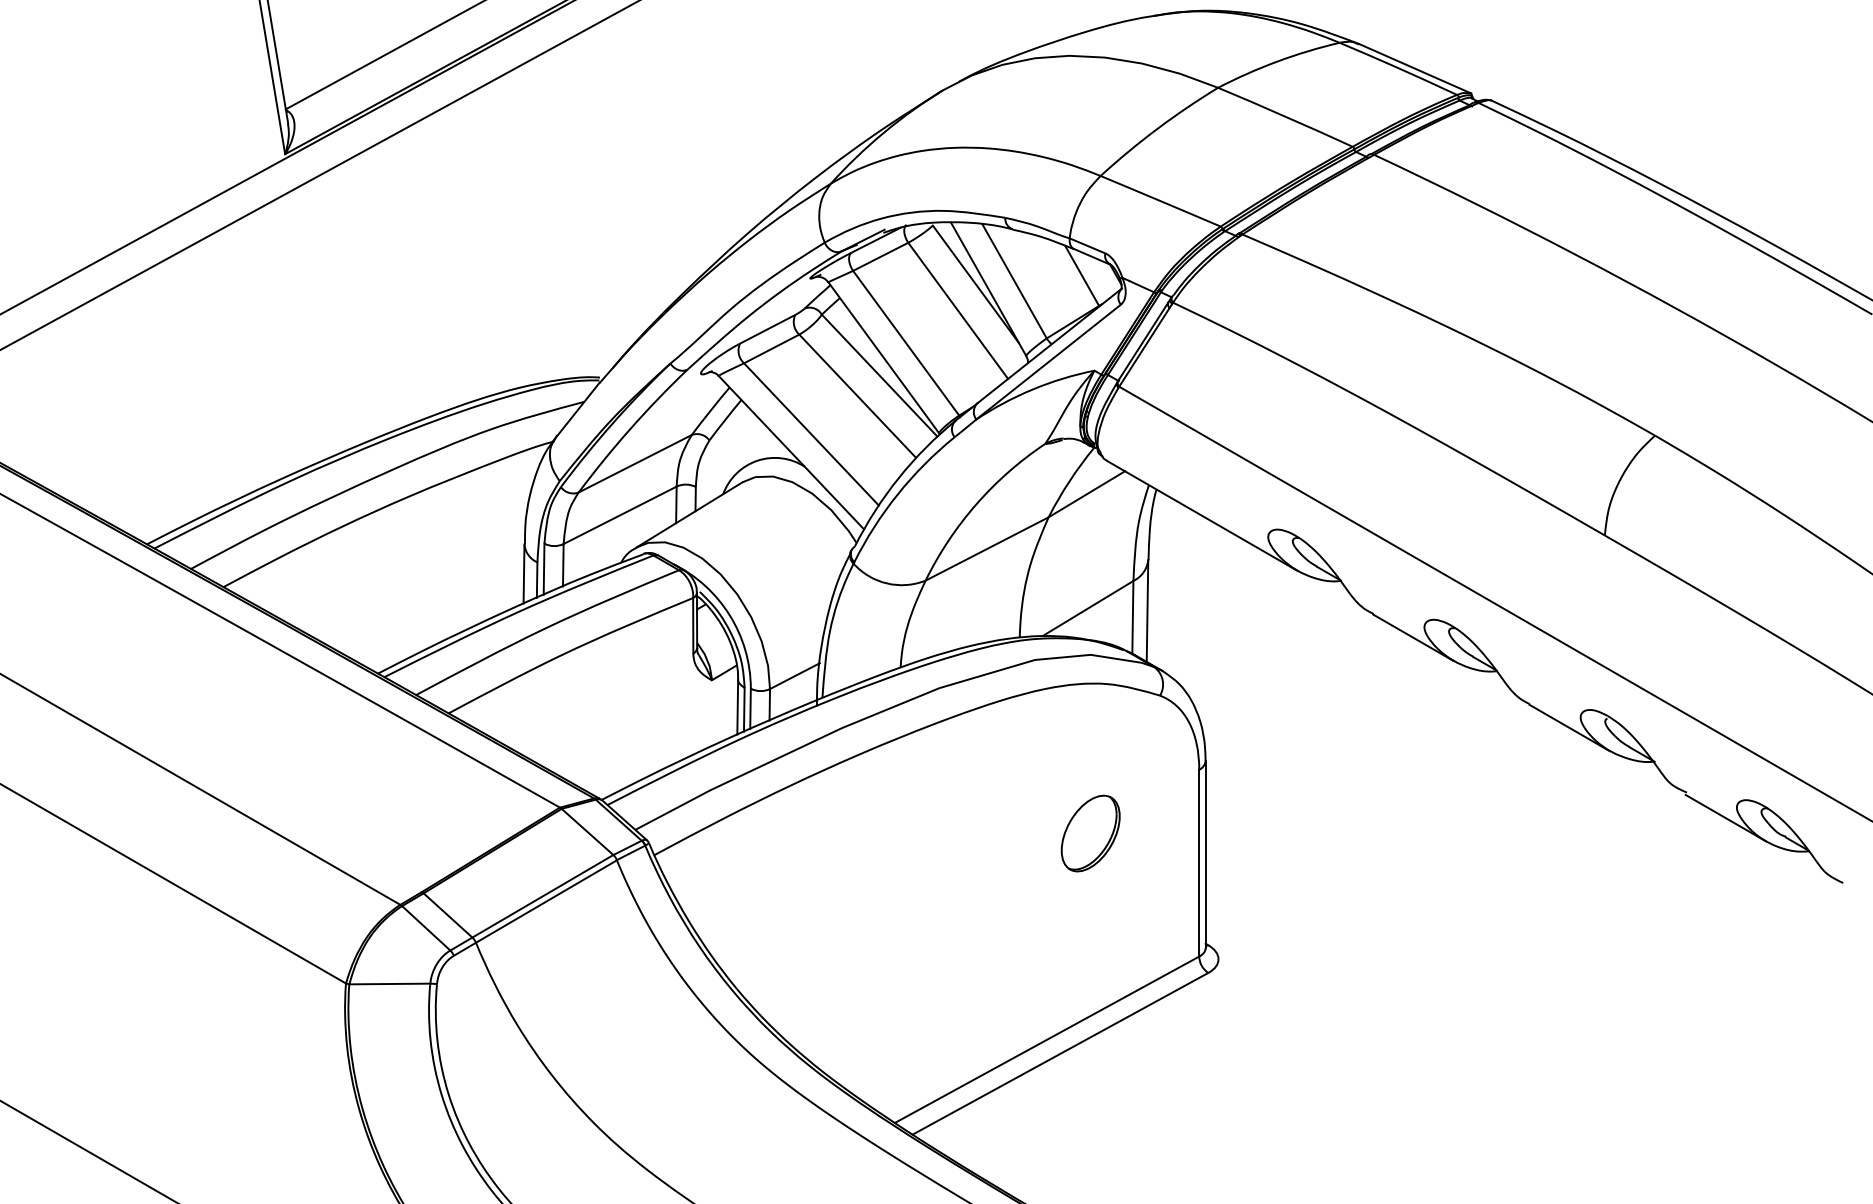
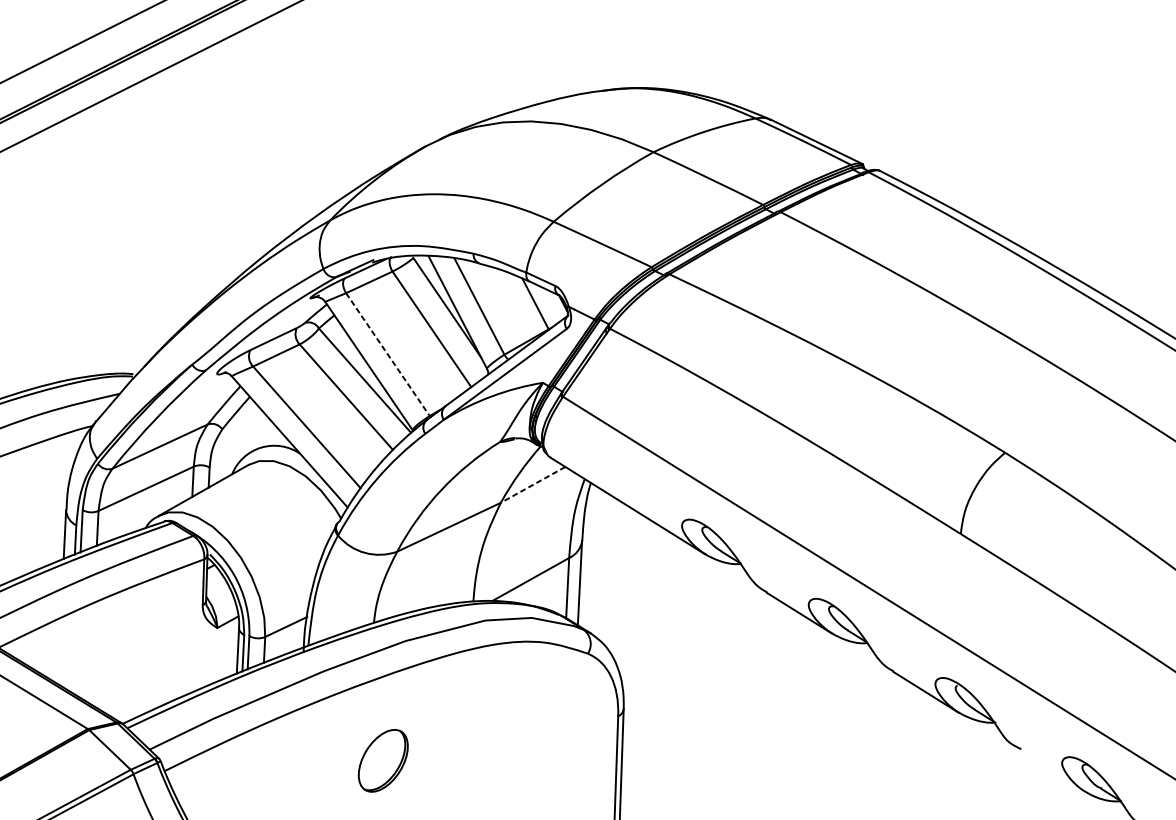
line: (906, 343) -> (388, 354), solid -> dashed
line: (1086, 494) -> (532, 485), solid -> dashed
line: (1725, 817) -> (1052, 770), removed
part: (1090, 833) -> (383, 760), moved

